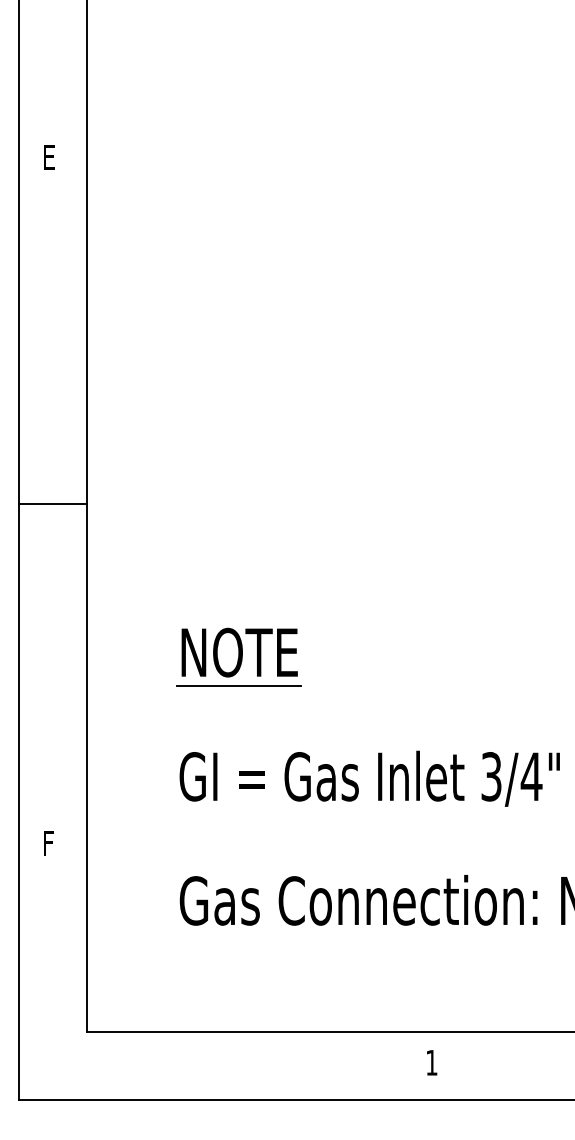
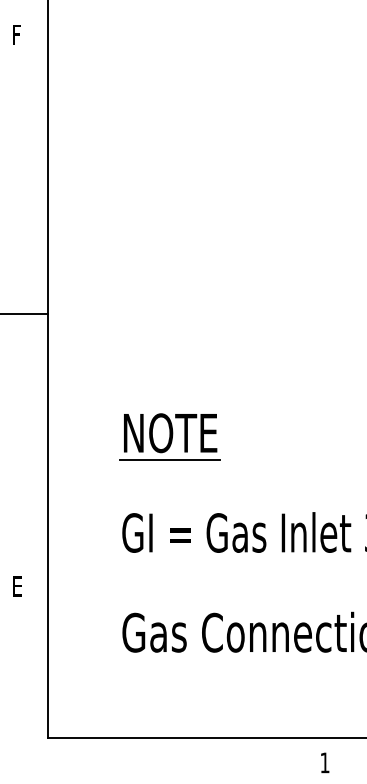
text: (50, 157) -> (18, 35), E -> F
text: (50, 843) -> (18, 586), F -> E

